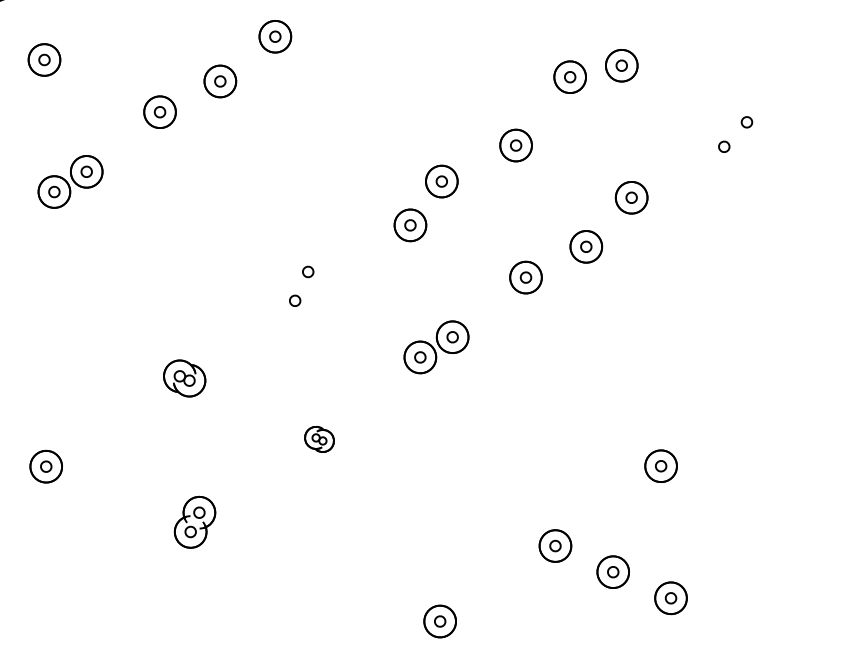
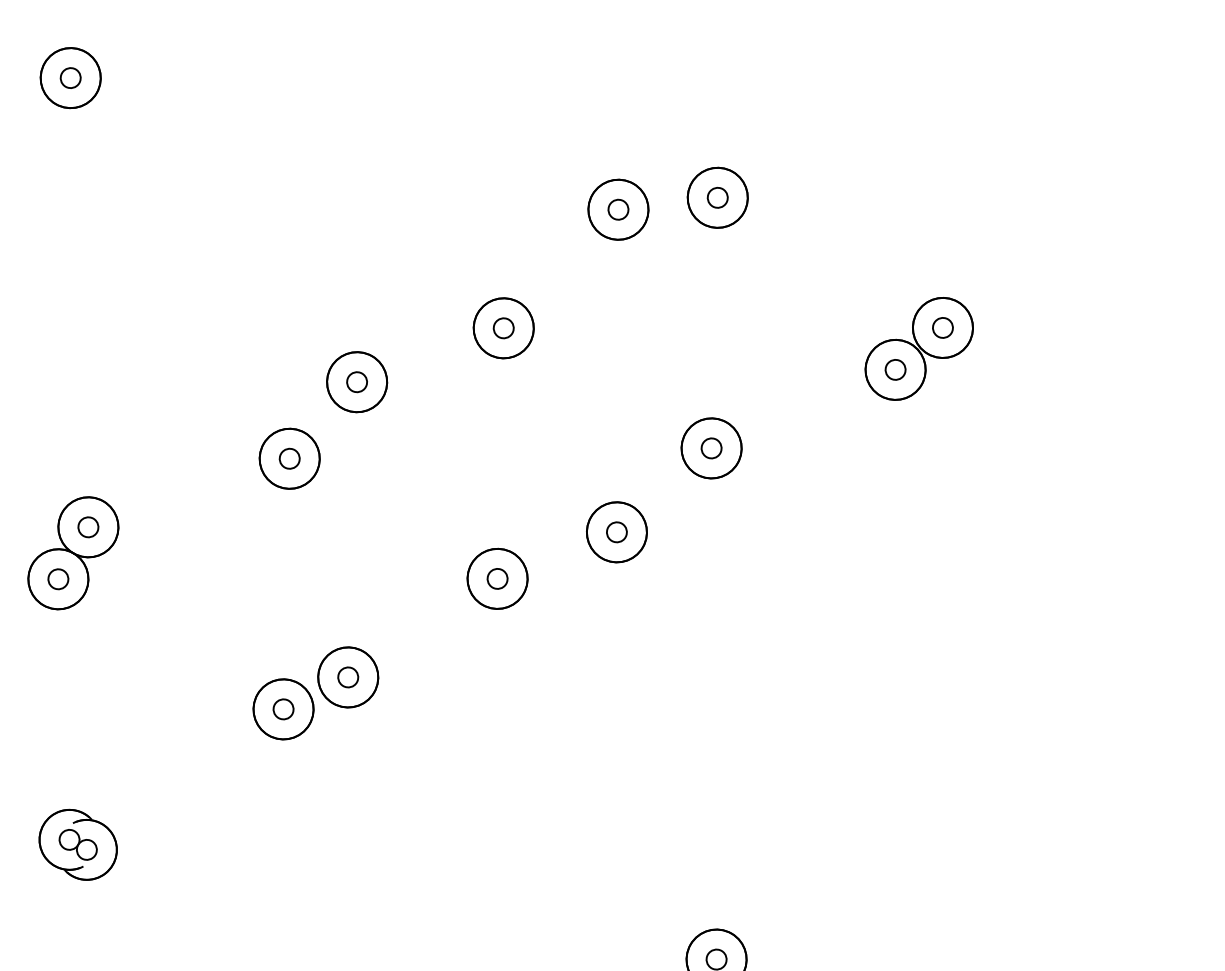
part: (735, 134) -> (919, 348), added
part: (301, 286) -> (73, 553), added
part: (319, 439) -> (78, 844), size x1.43

